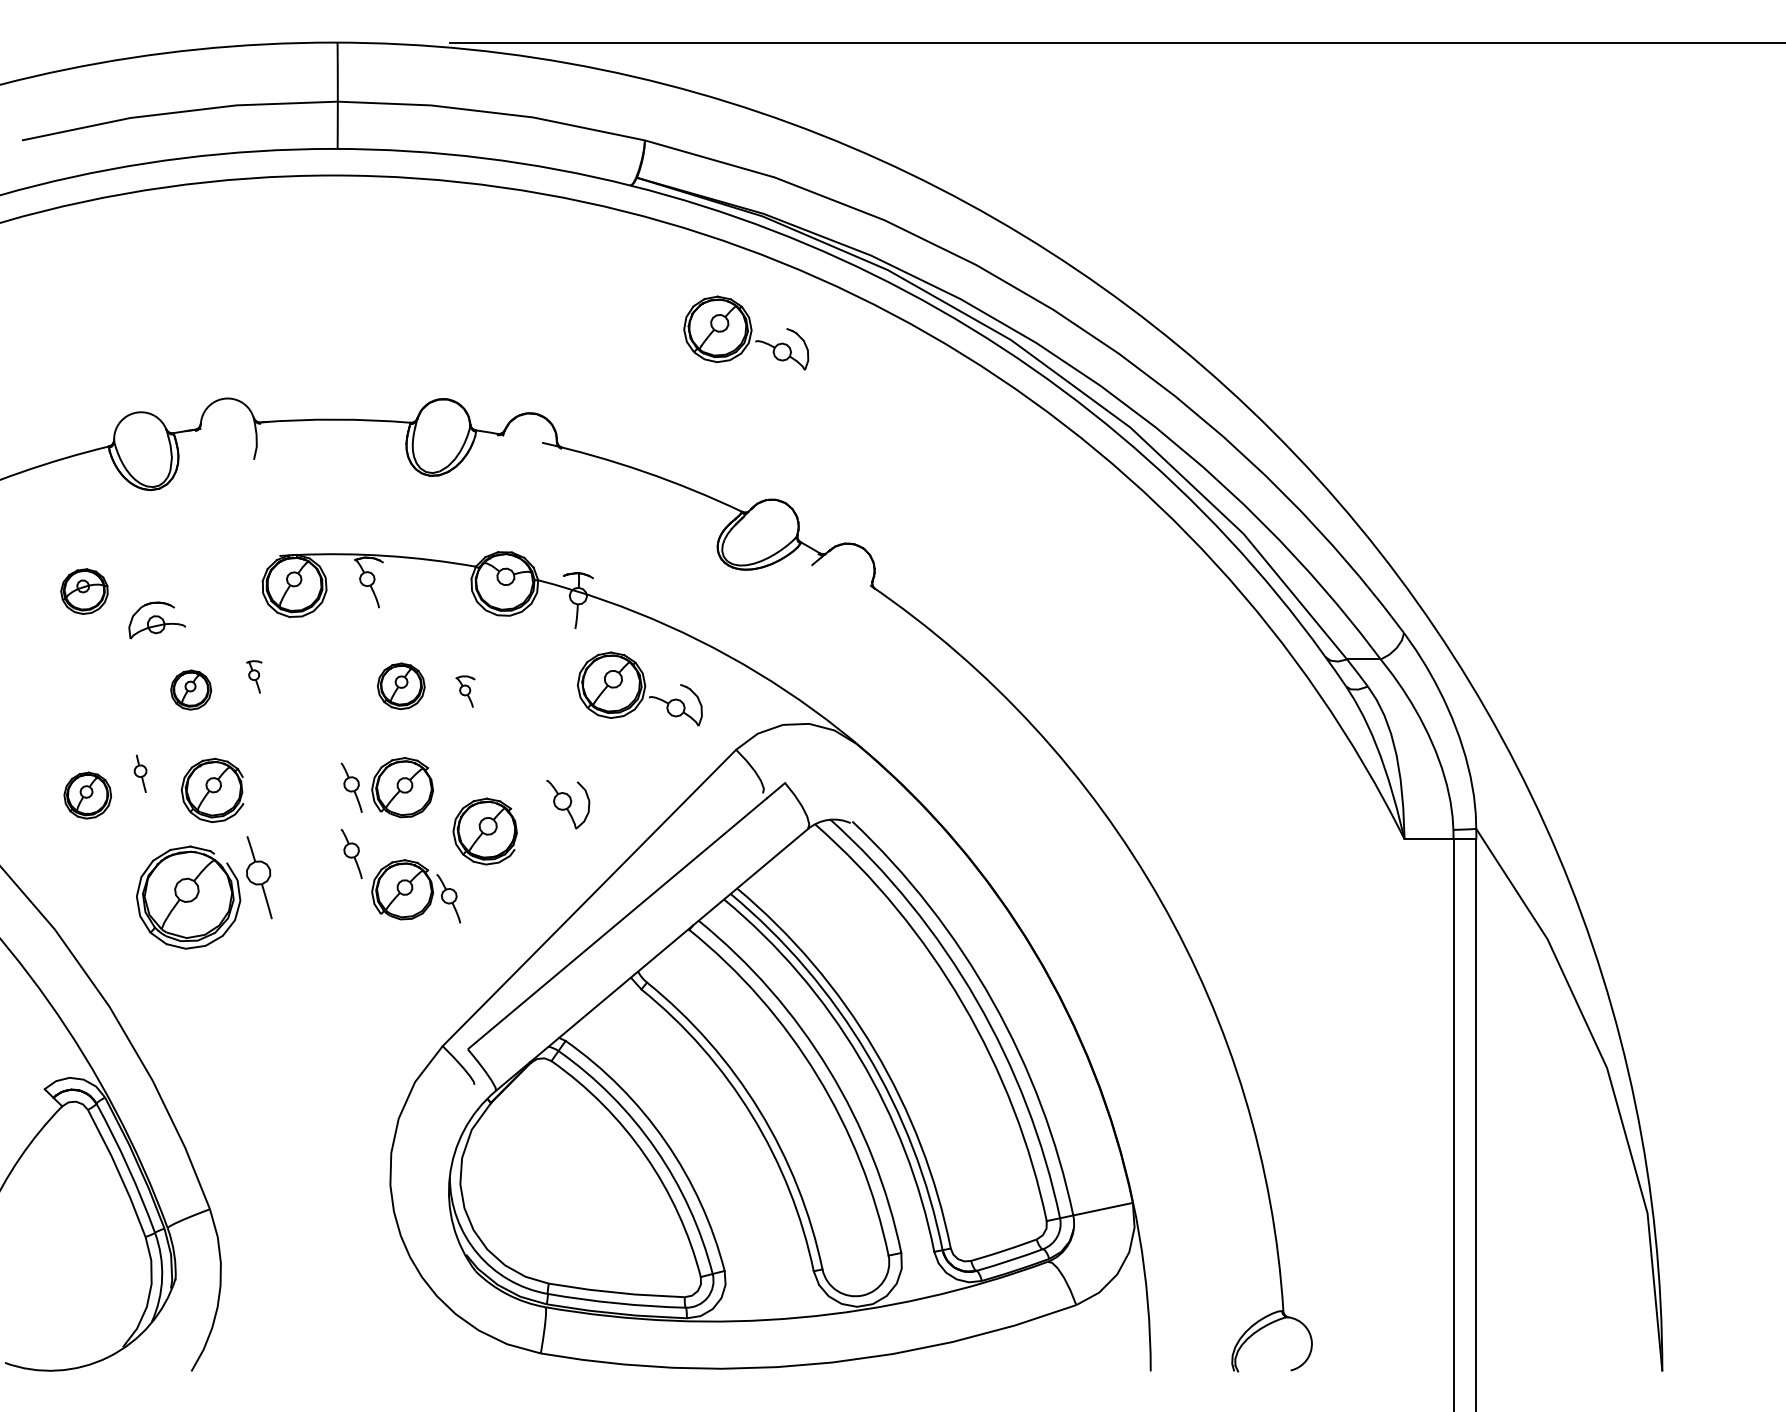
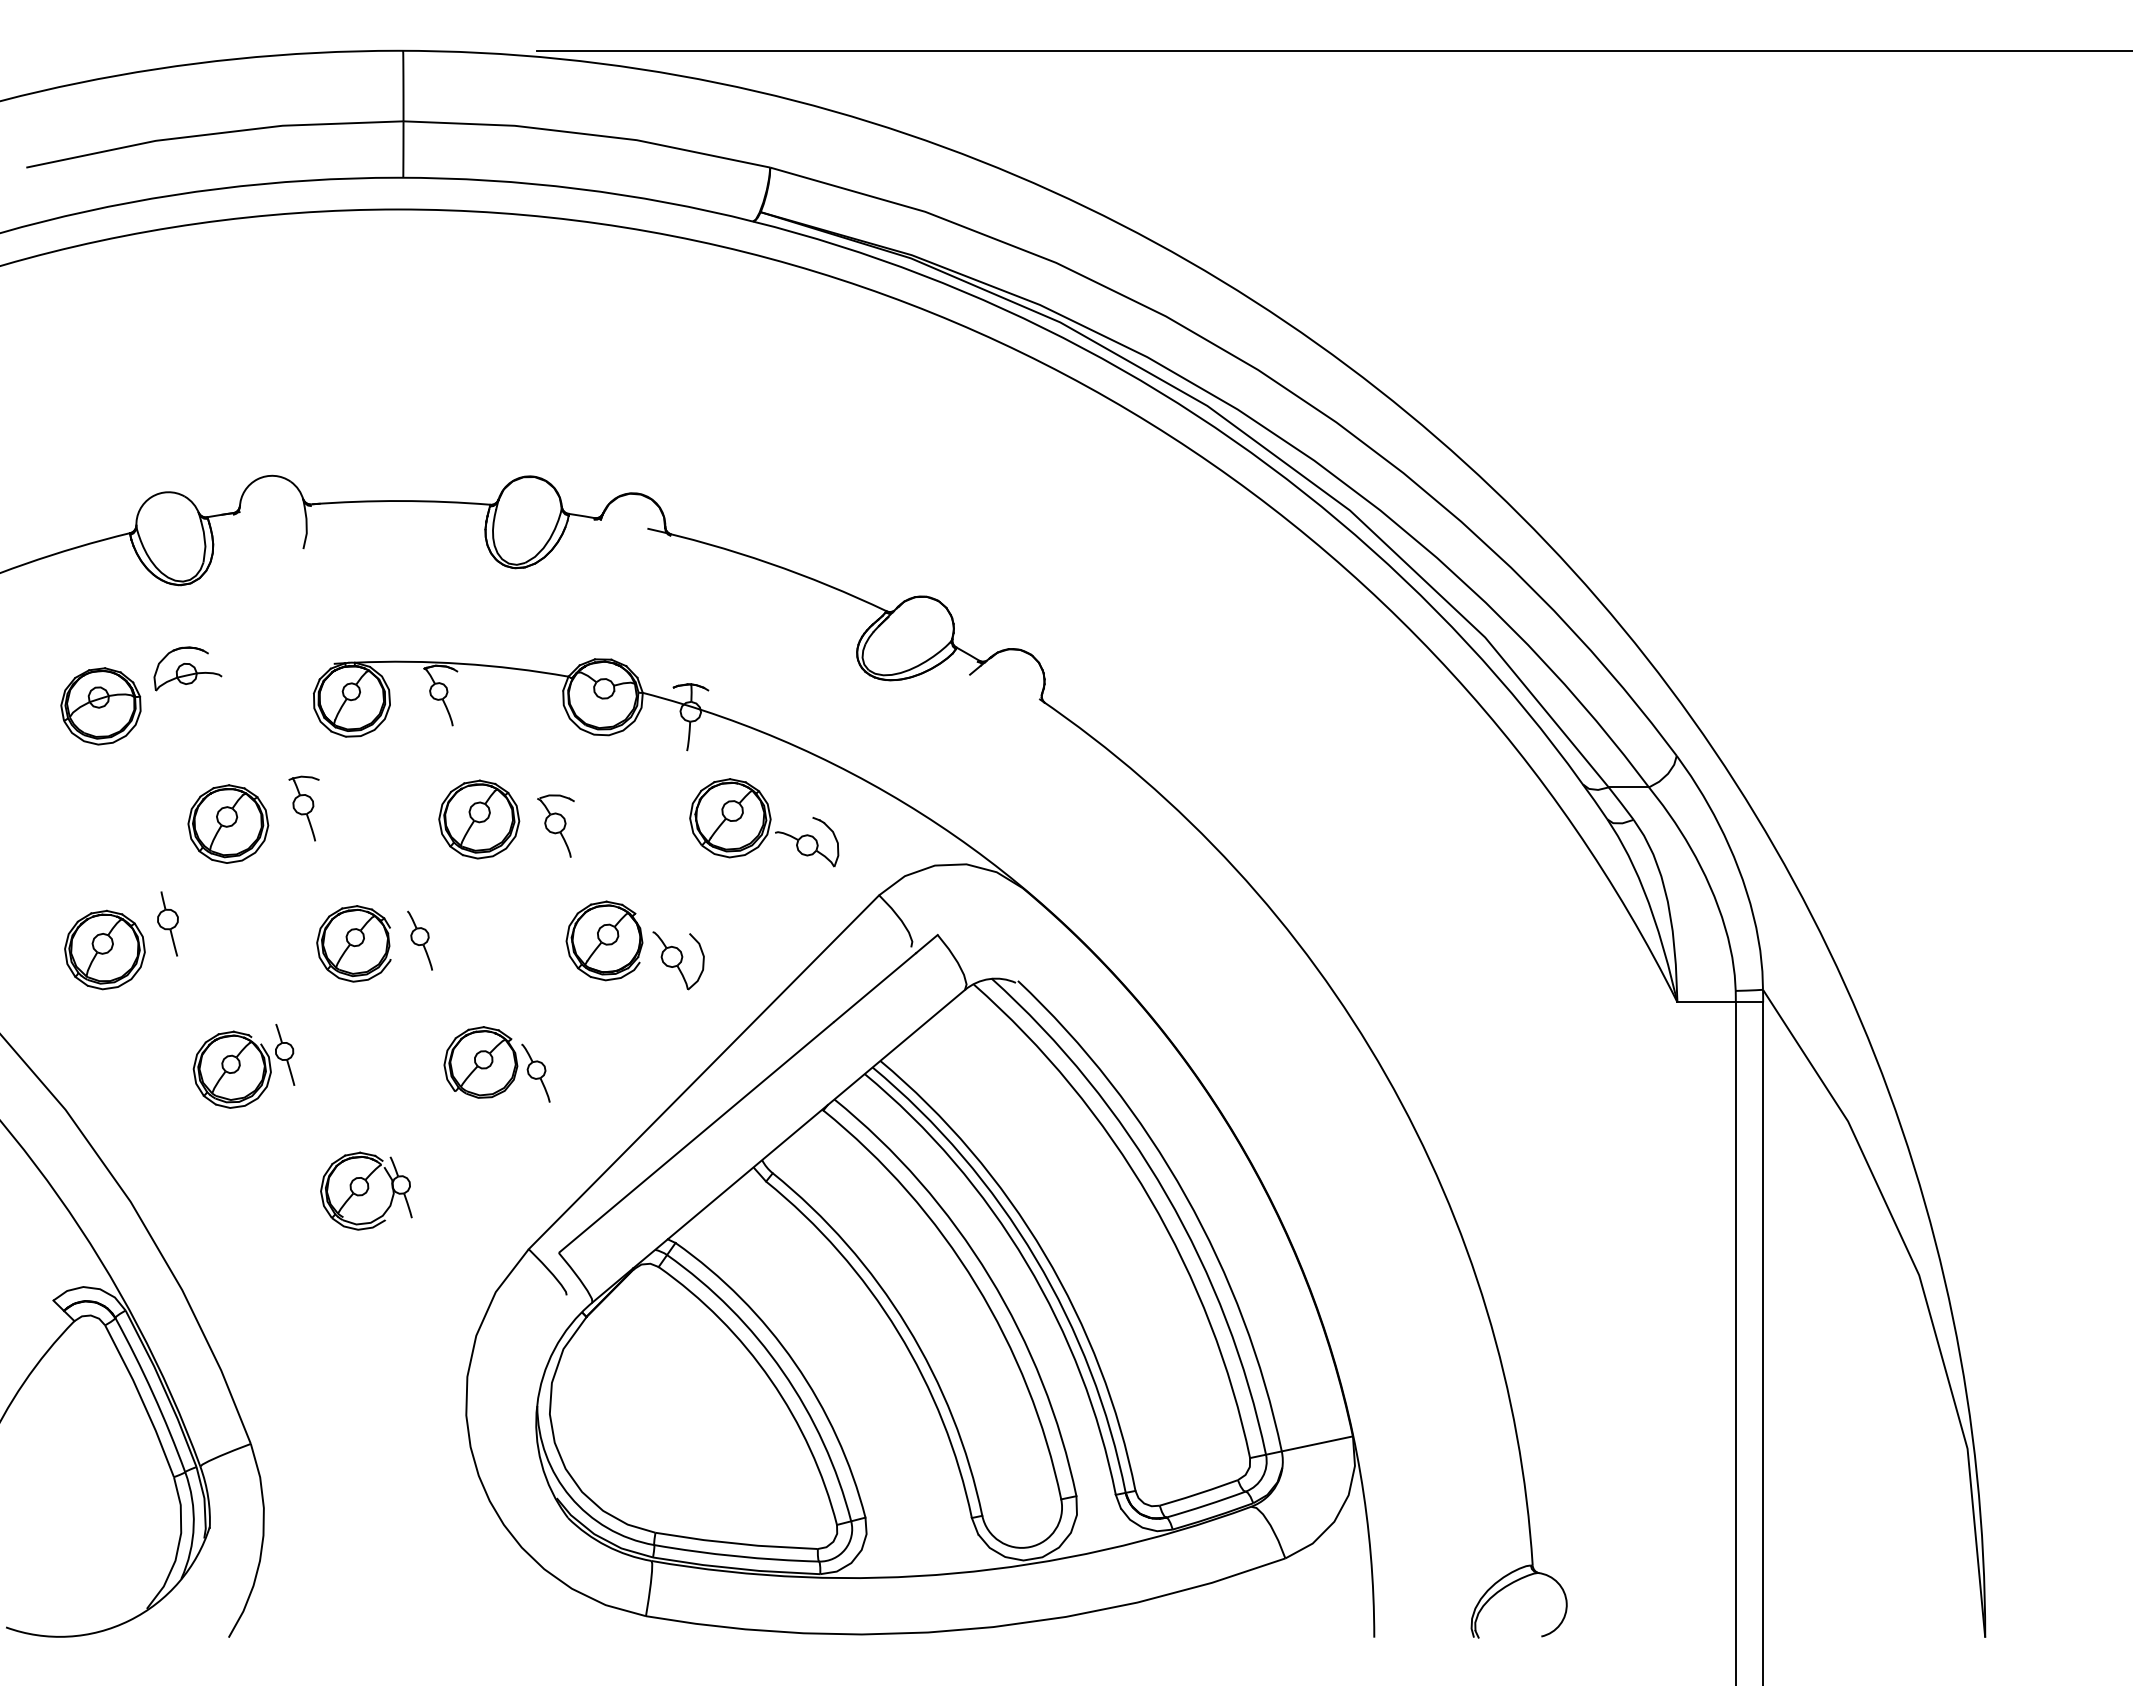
part: (746, 332) -> (891, 397), removed
part: (84, 591) -> (100, 706), size x1.43
part: (156, 620) -> (187, 668), moved
part: (254, 677) -> (303, 808), size x1.67
part: (401, 686) -> (479, 819), size x1.43
part: (191, 689) -> (228, 823), size x1.67
part: (465, 691) -> (555, 825), size x1.67
part: (140, 773) -> (167, 923), size x1.43
part: (402, 787) -> (480, 940), removed
part: (212, 790) -> (353, 943), moved
part: (87, 795) -> (104, 949), size x1.43
part: (485, 831) -> (604, 940), moved
part: (351, 853) -> (419, 1019), removed
part: (203, 893) -> (243, 1066), size x0.62
part: (306, 996) -> (366, 1190), added

